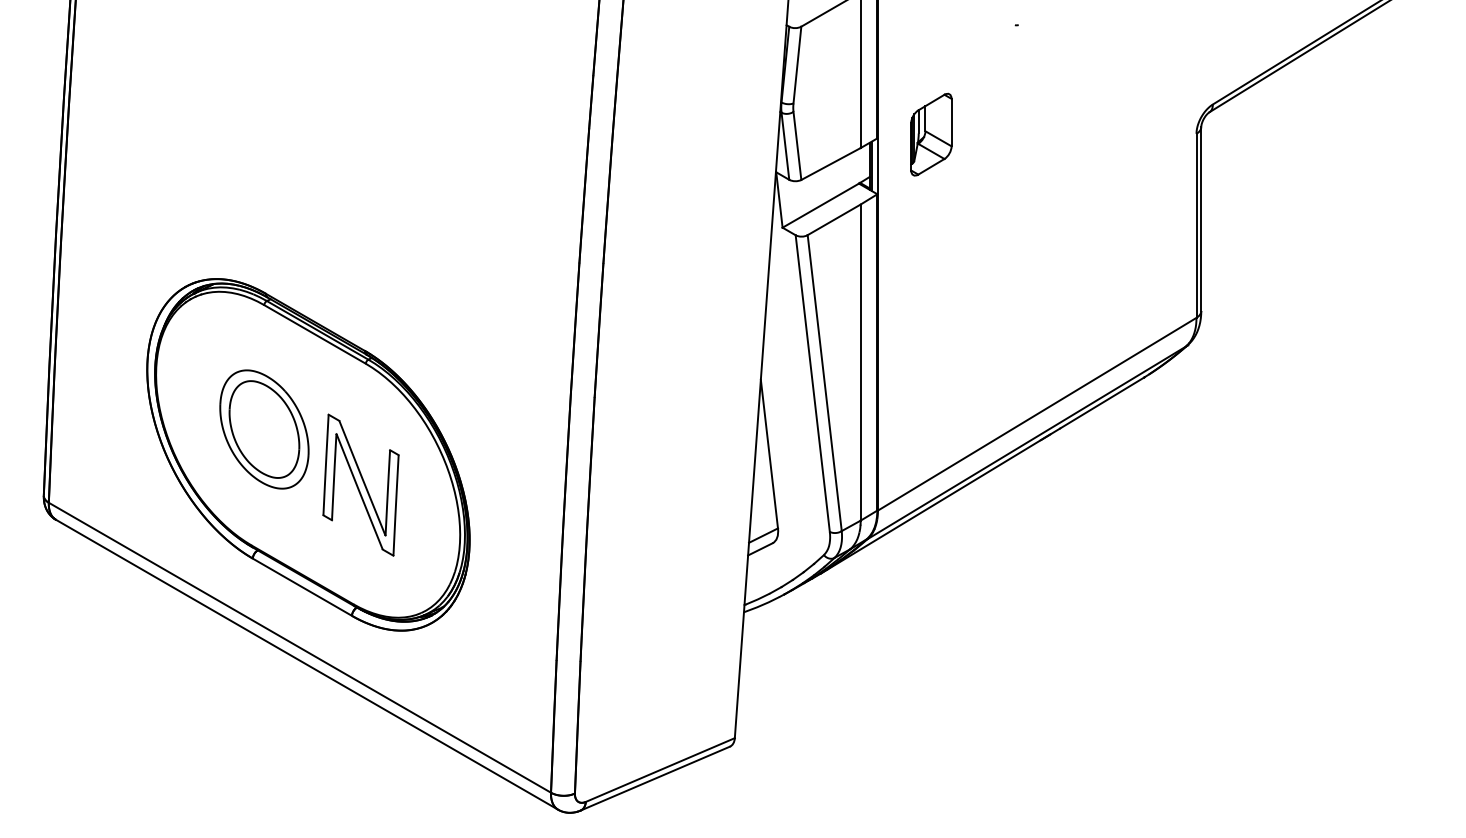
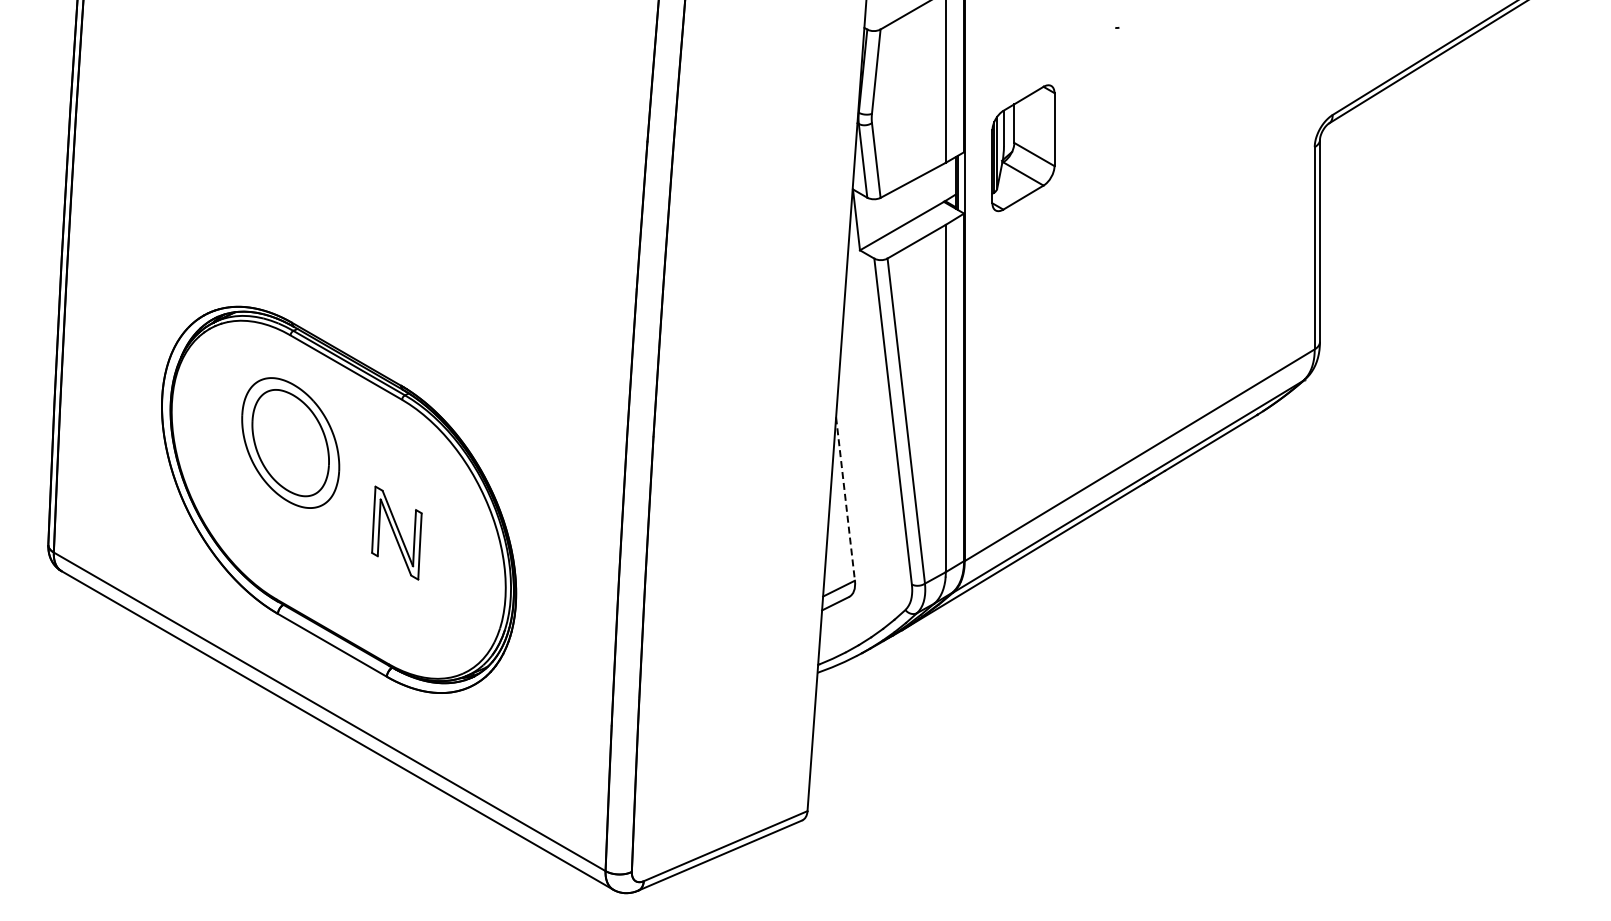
part: (931, 134) -> (1023, 147), size x1.4
part: (264, 429) -> (290, 442), moved
line: (769, 454) -> (845, 499), solid -> dashed
part: (360, 484) -> (396, 532), size x0.6

